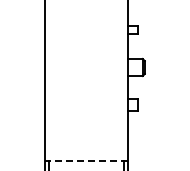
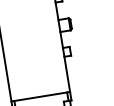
line: (86, 160) -> (40, 96), dashed -> solid

